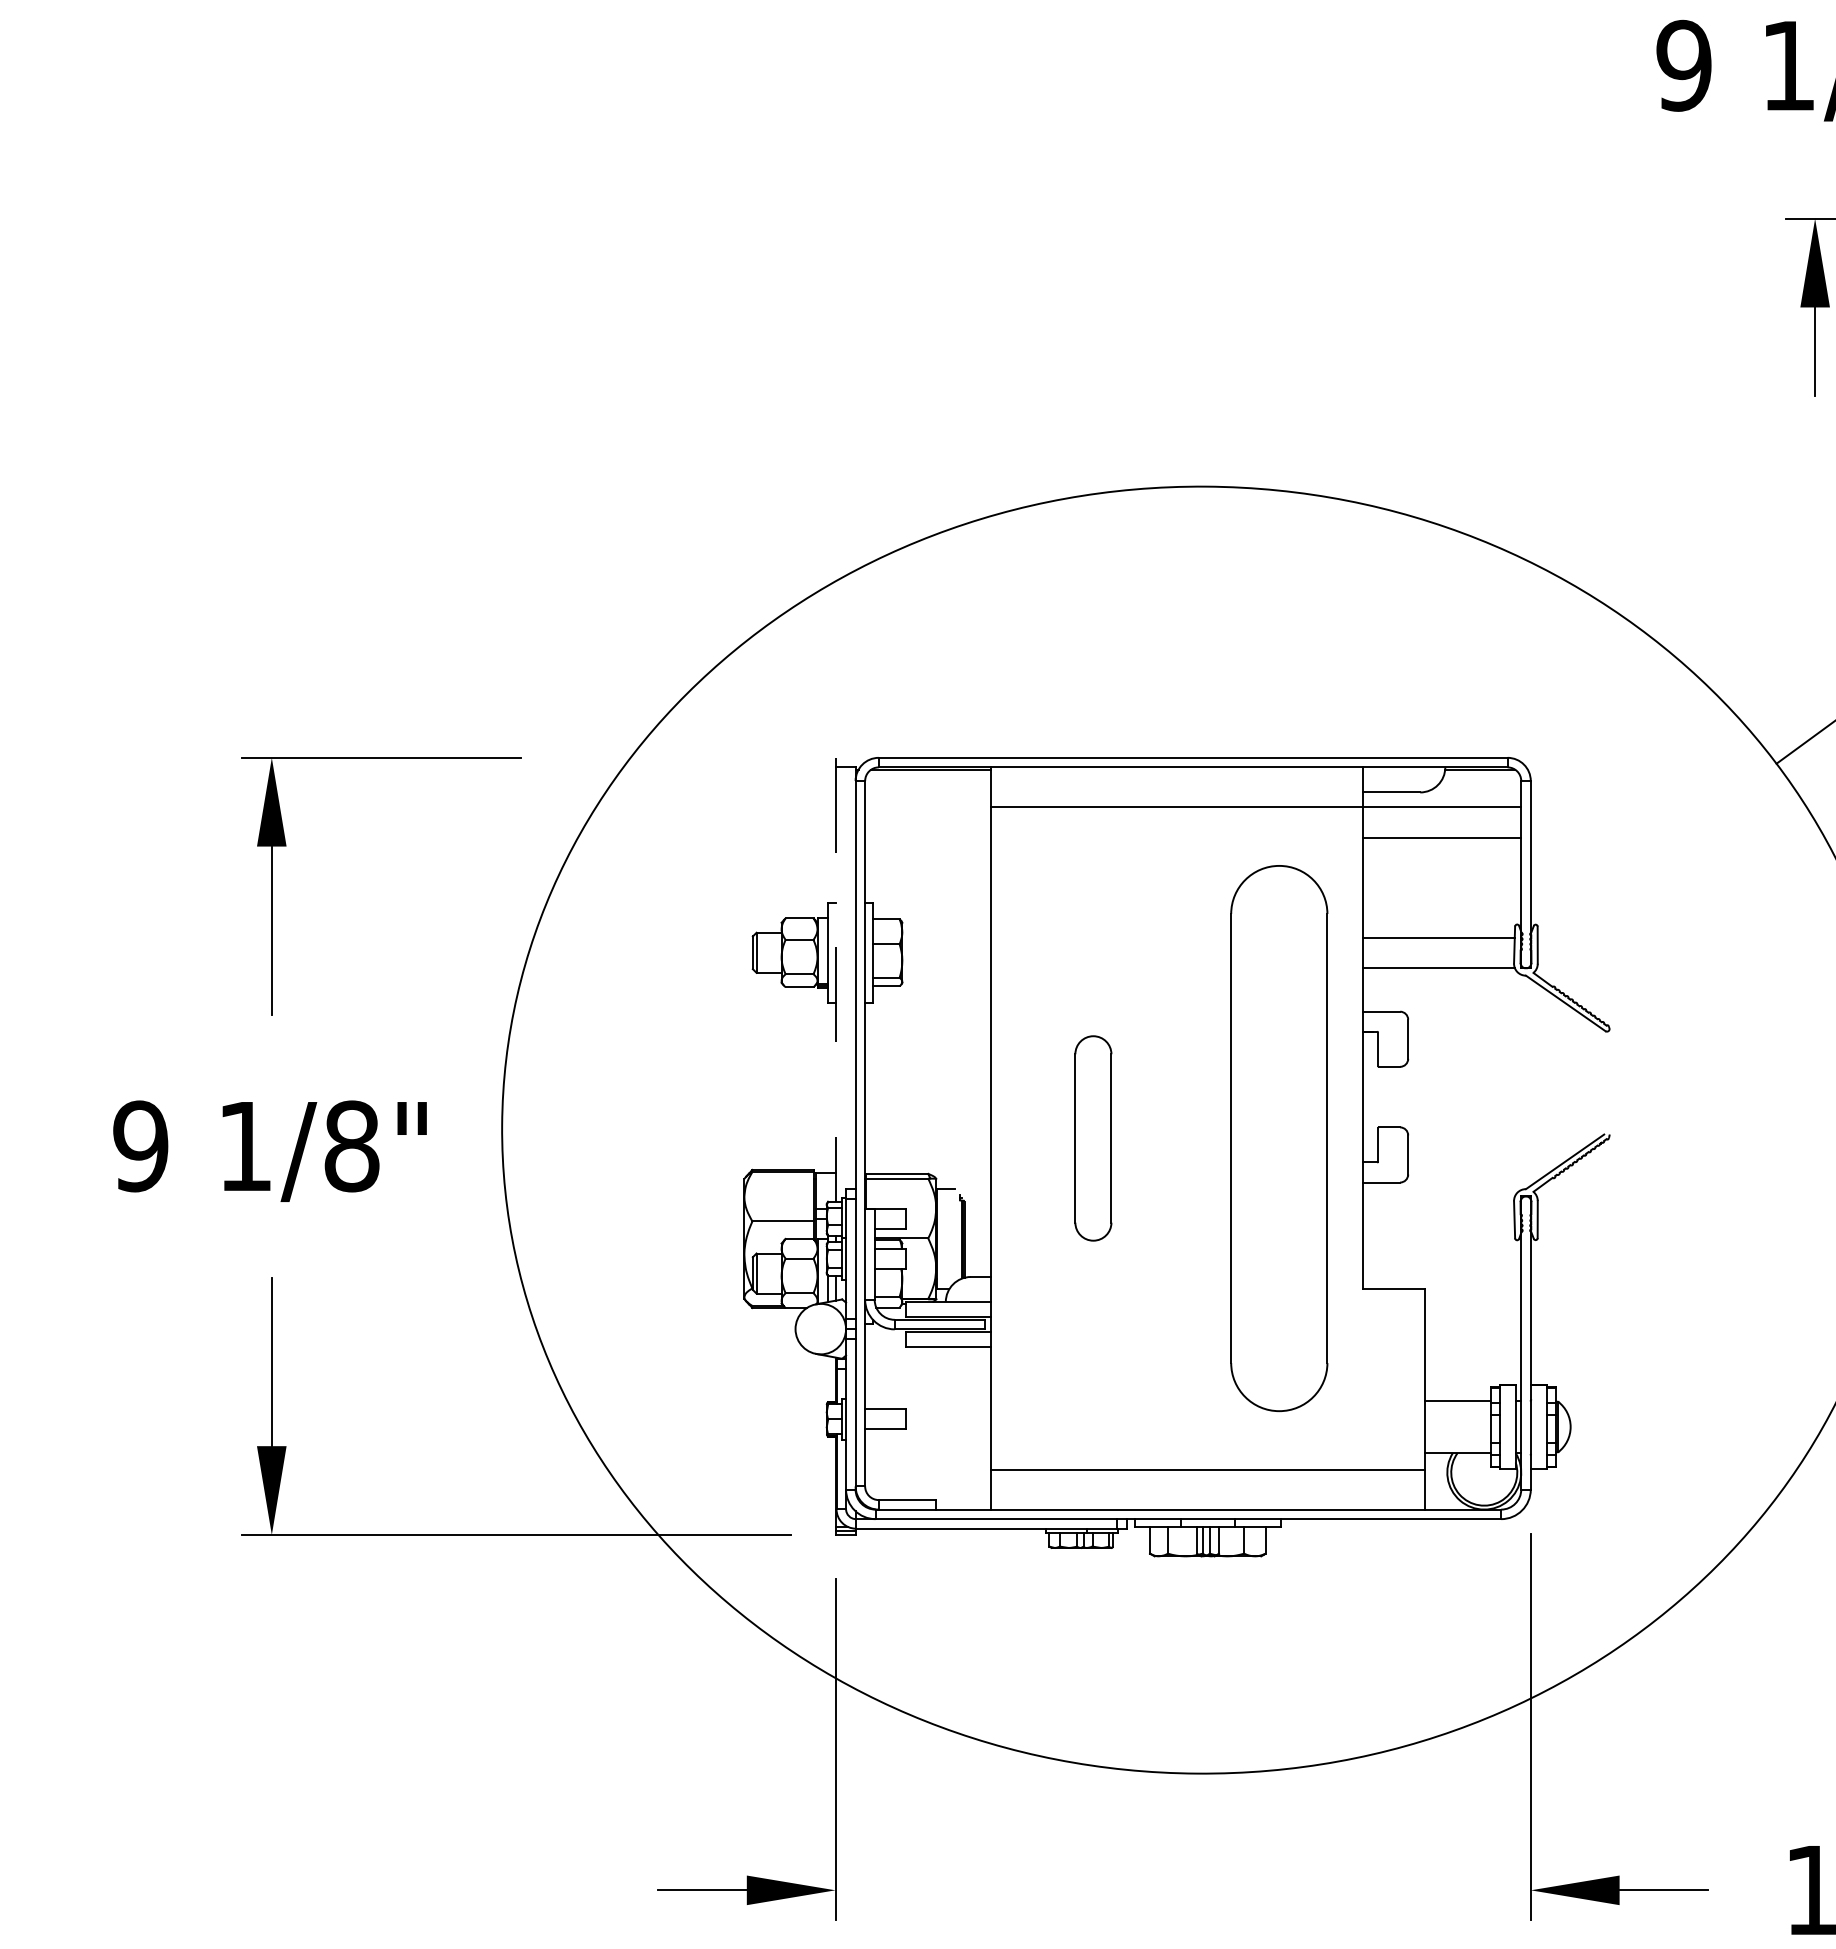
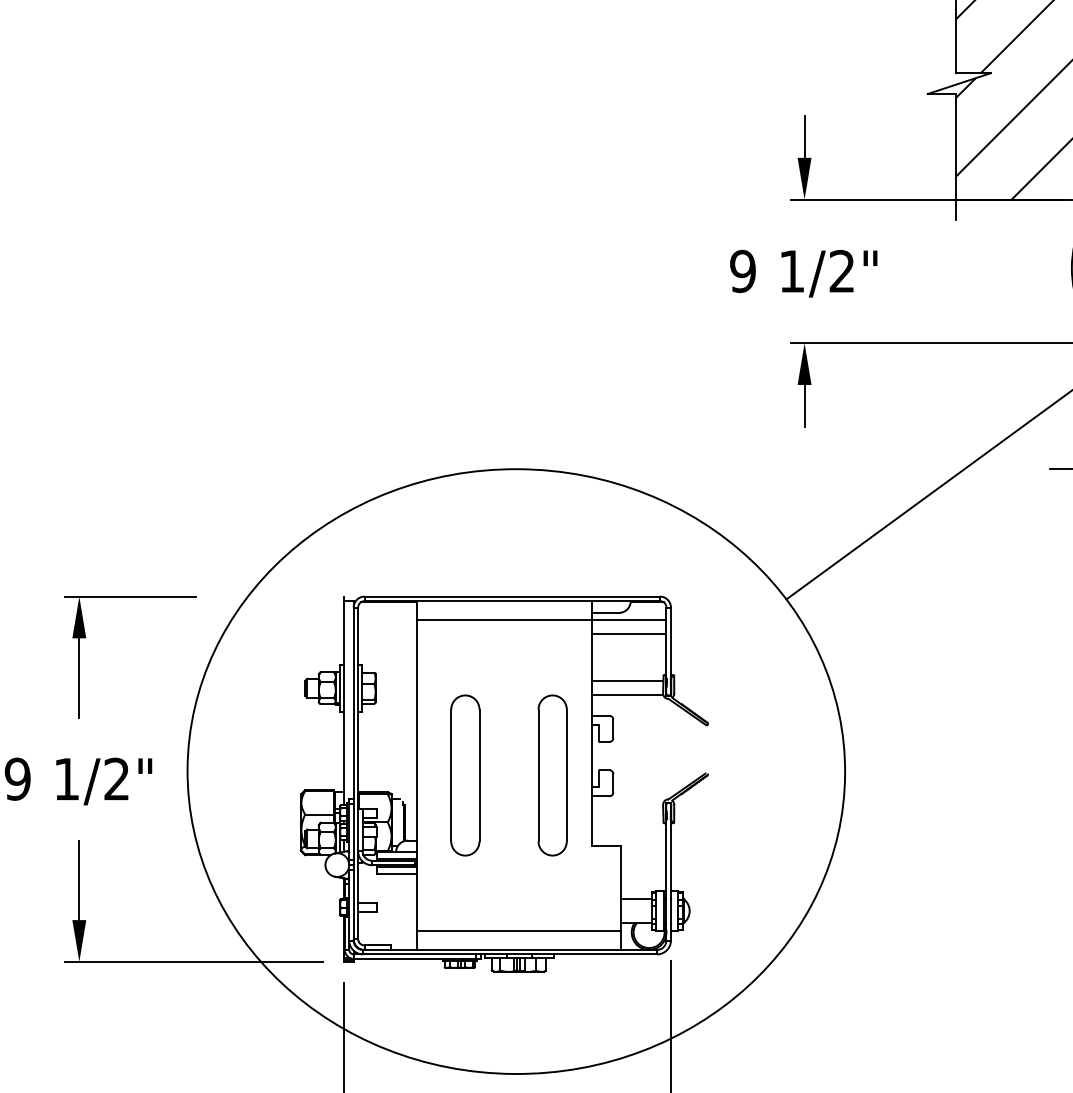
line: (836, 980) -> (344, 701), dashed -> solid
part: (1093, 1138) -> (465, 775), size x1.67
part: (1278, 1138) -> (552, 775), size x0.62
text: (350, 1144) -> (116, 778), 1/8" -> 1/2"

